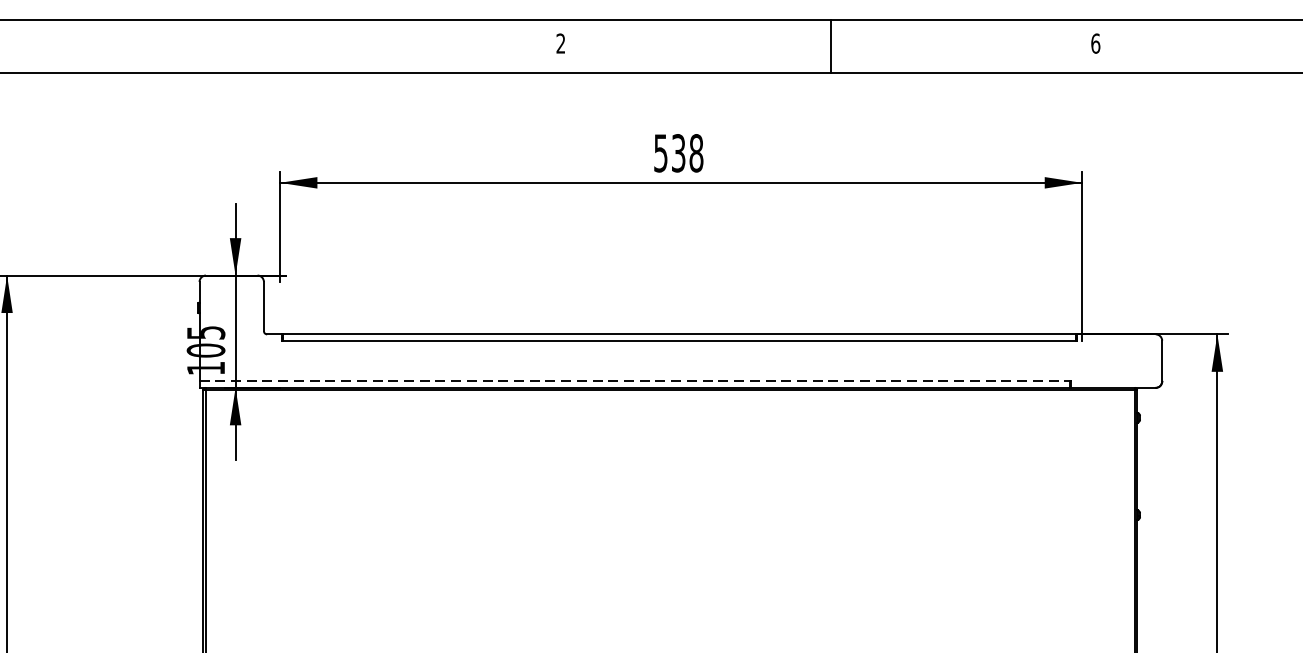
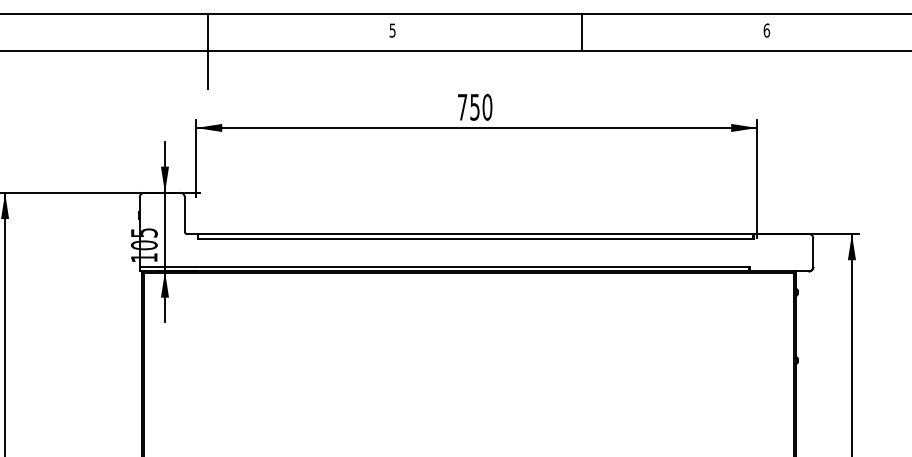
text: (560, 43) -> (392, 30), 2 -> 5
line: (296, 72) -> (207, 50), added
text: (679, 152) -> (475, 106), 538 -> 750
line: (635, 380) -> (444, 266), dashed -> solid

